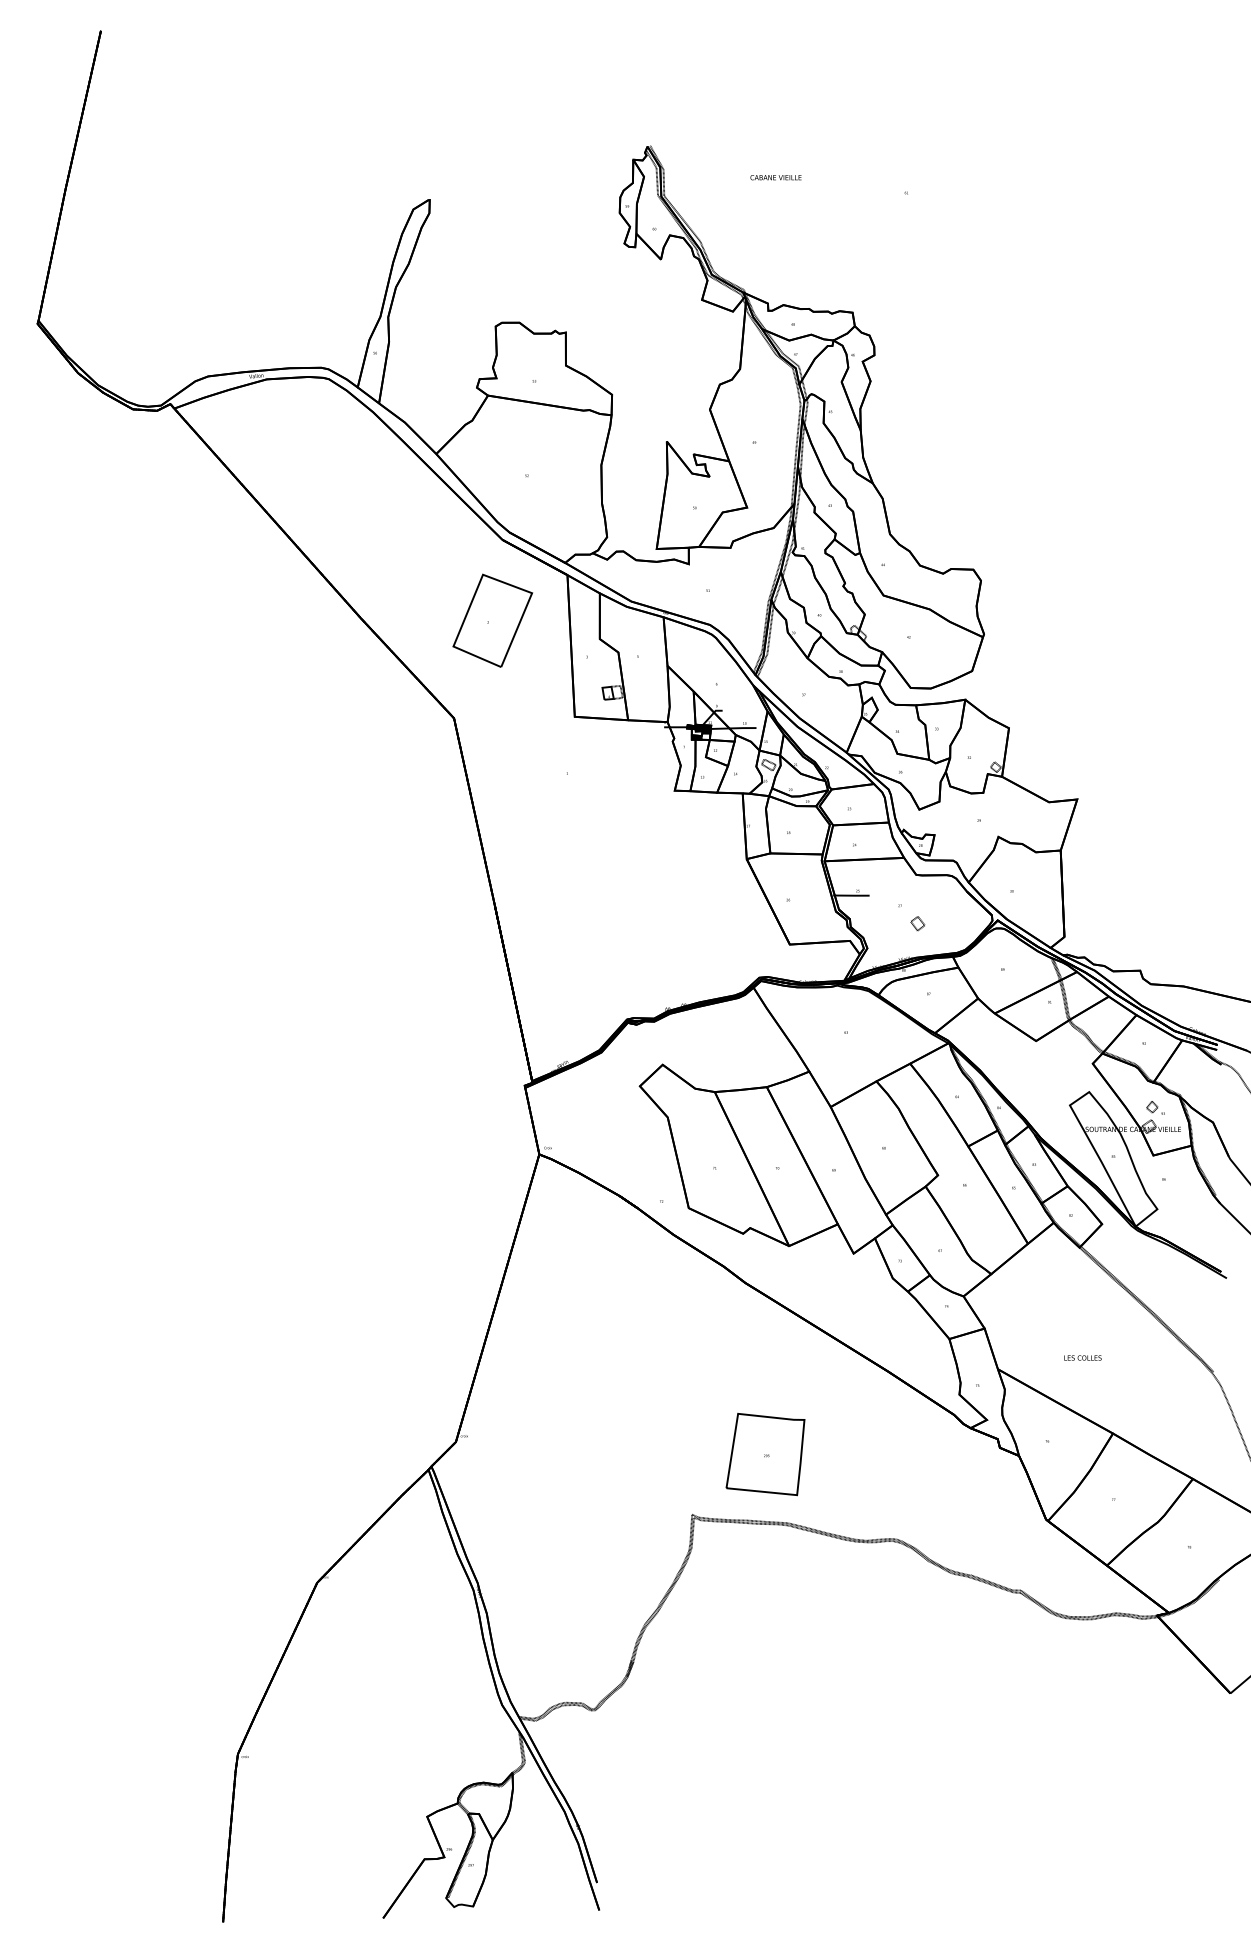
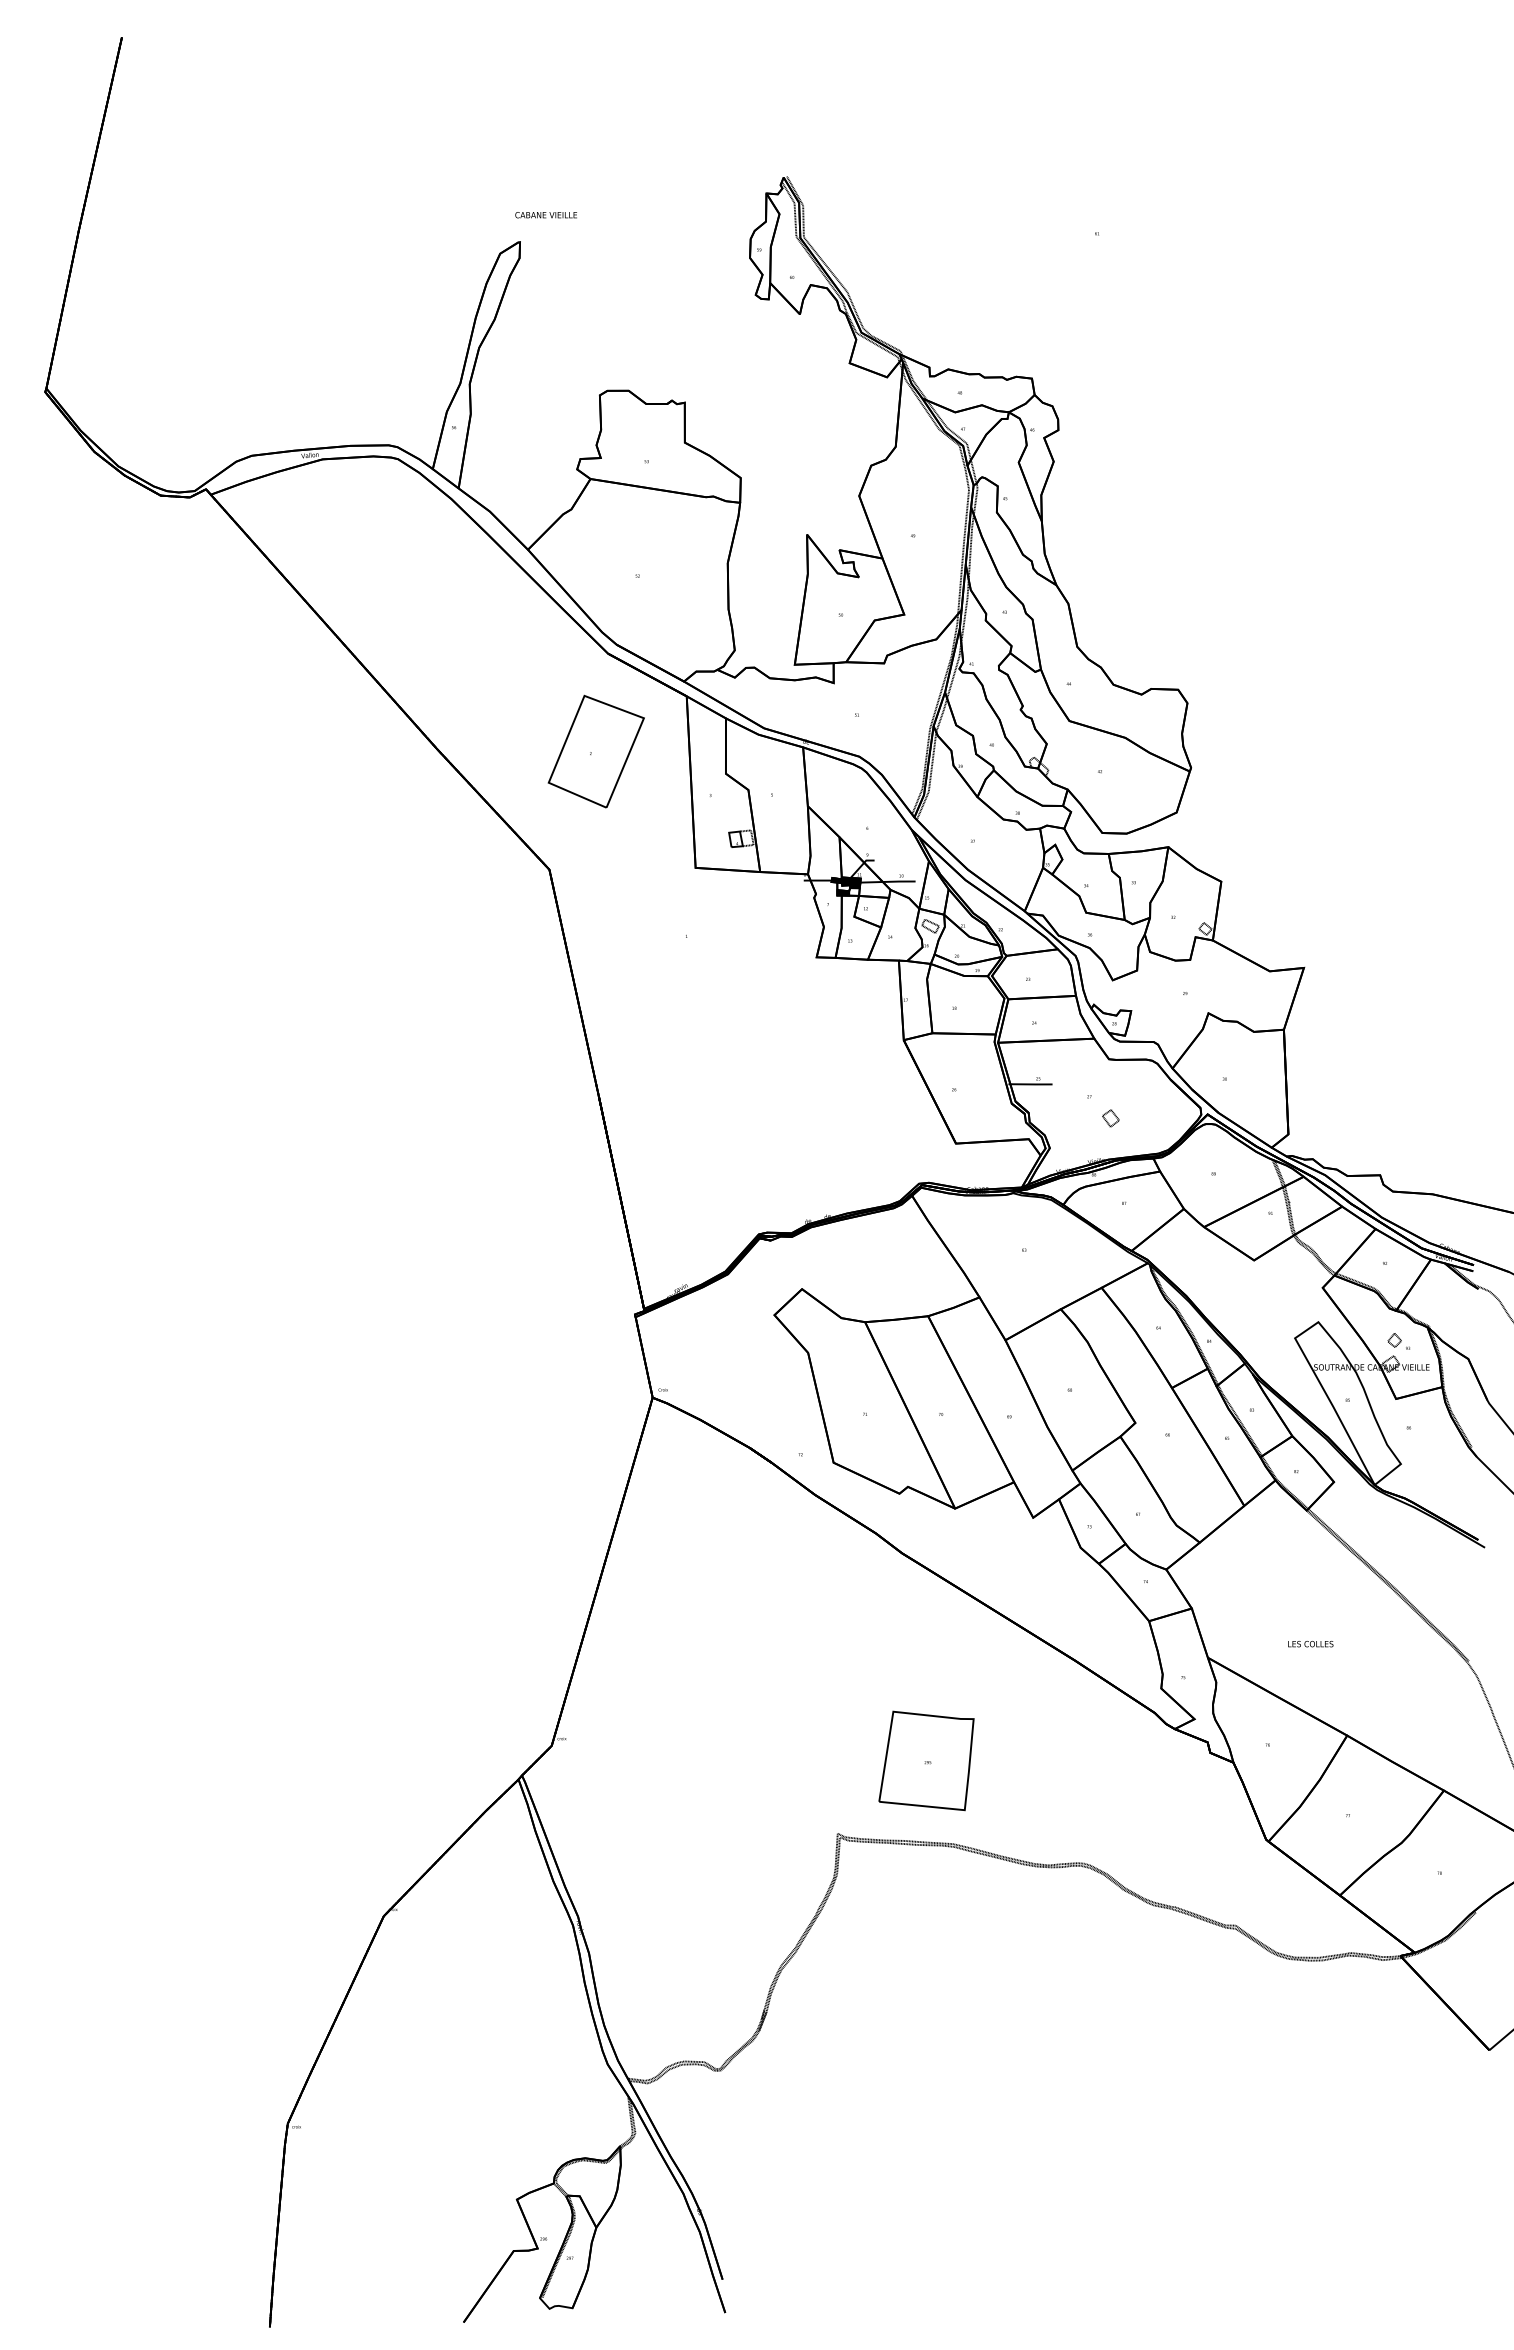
text: (775, 177) -> (545, 215), moved

